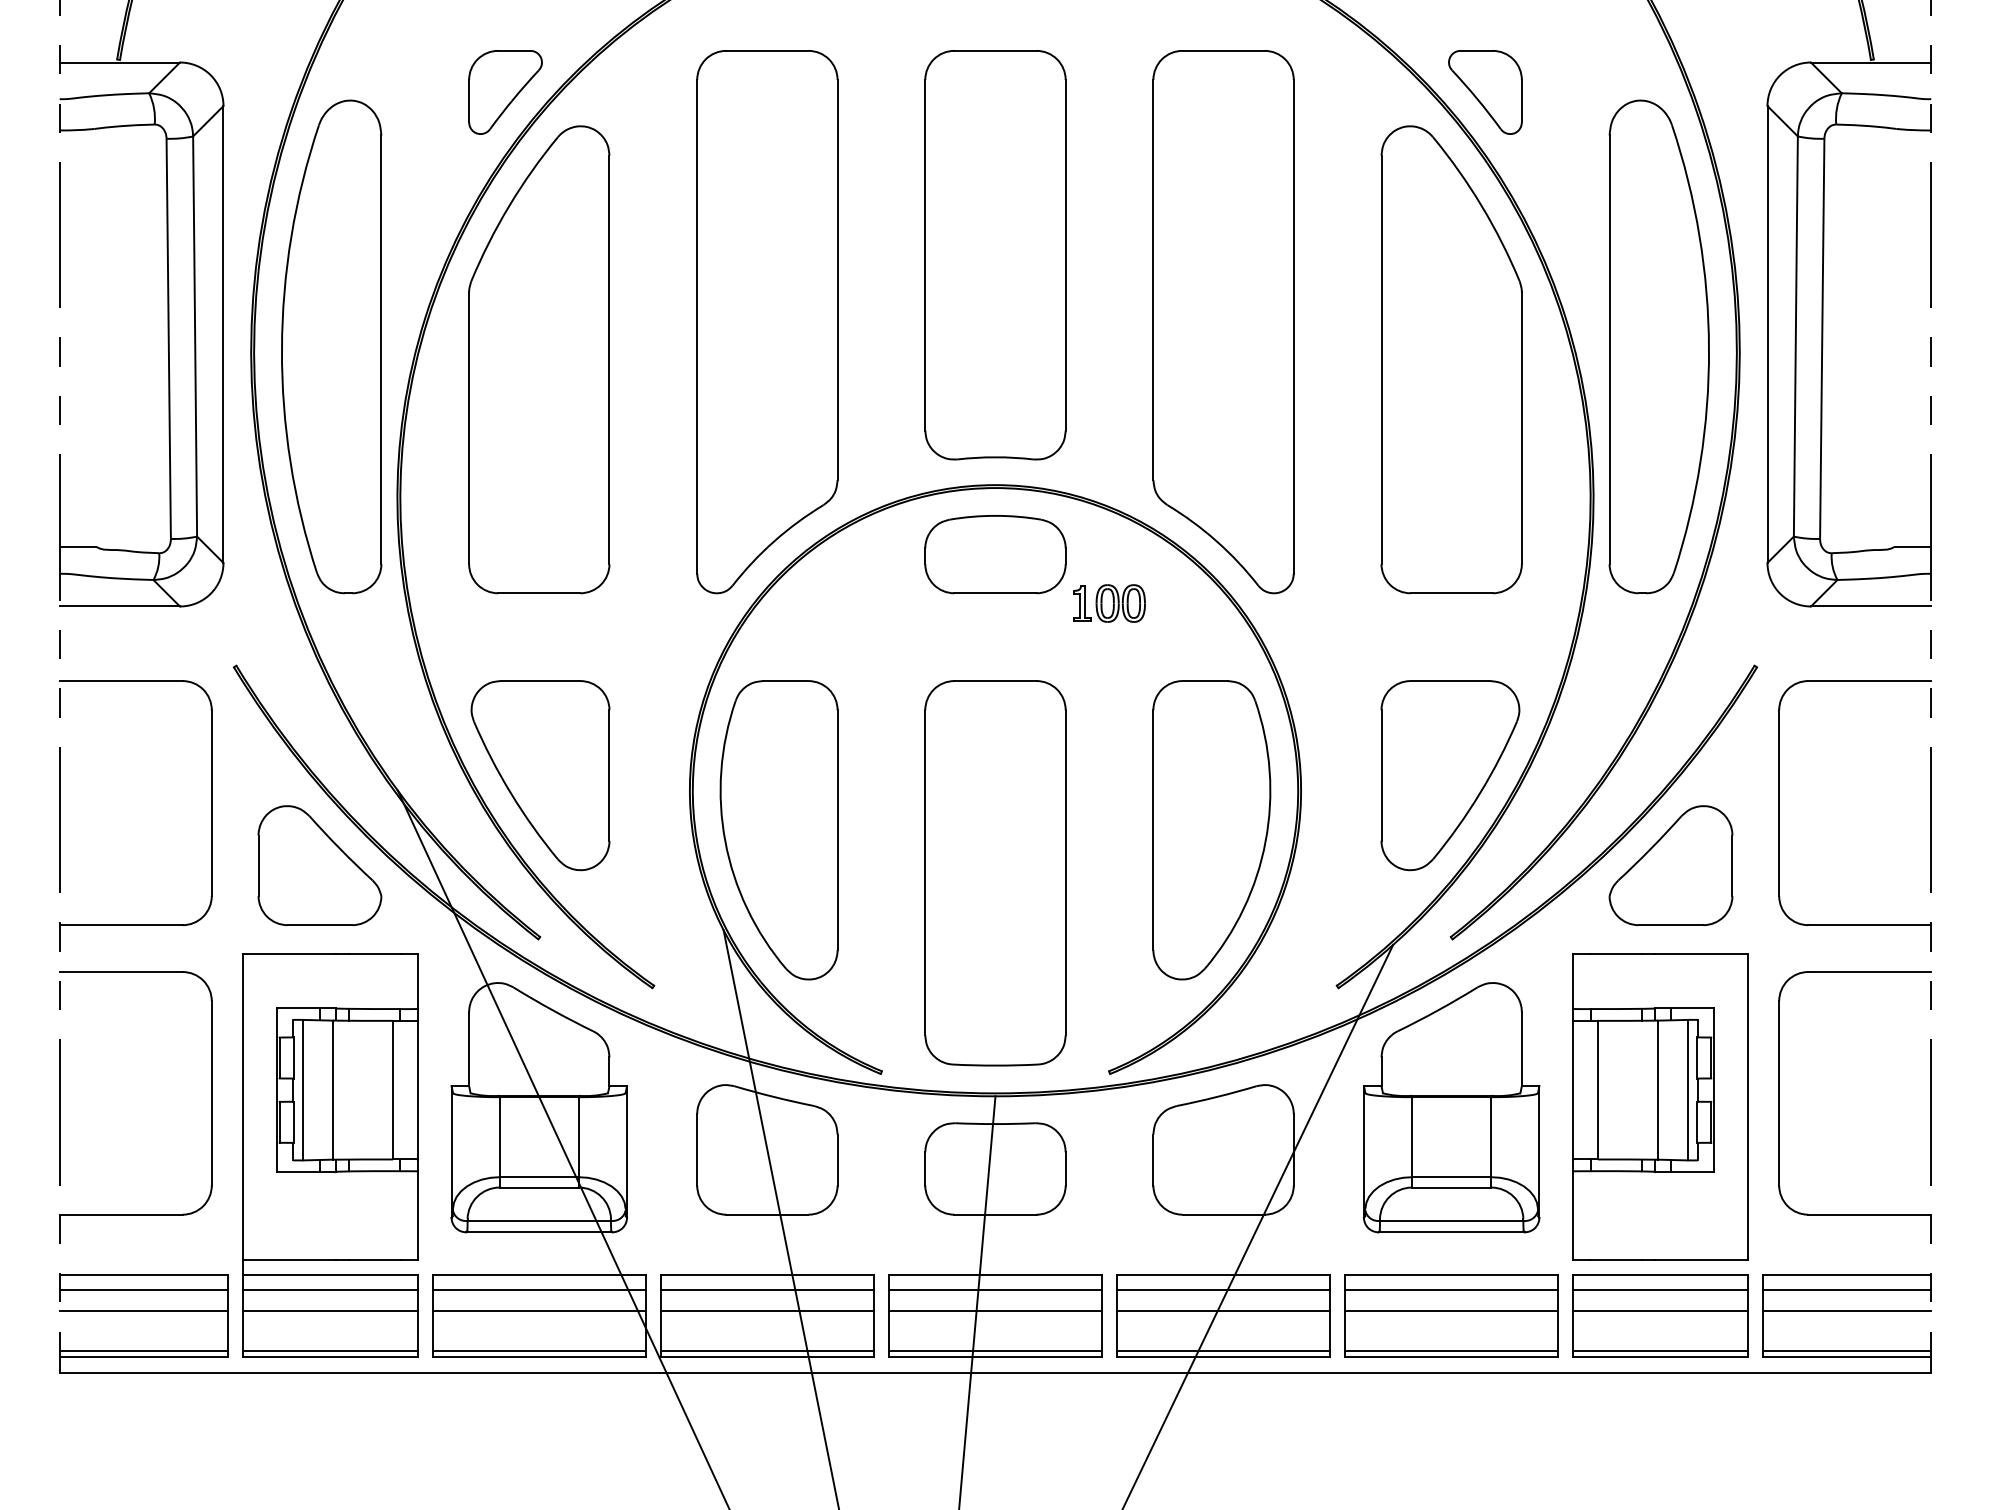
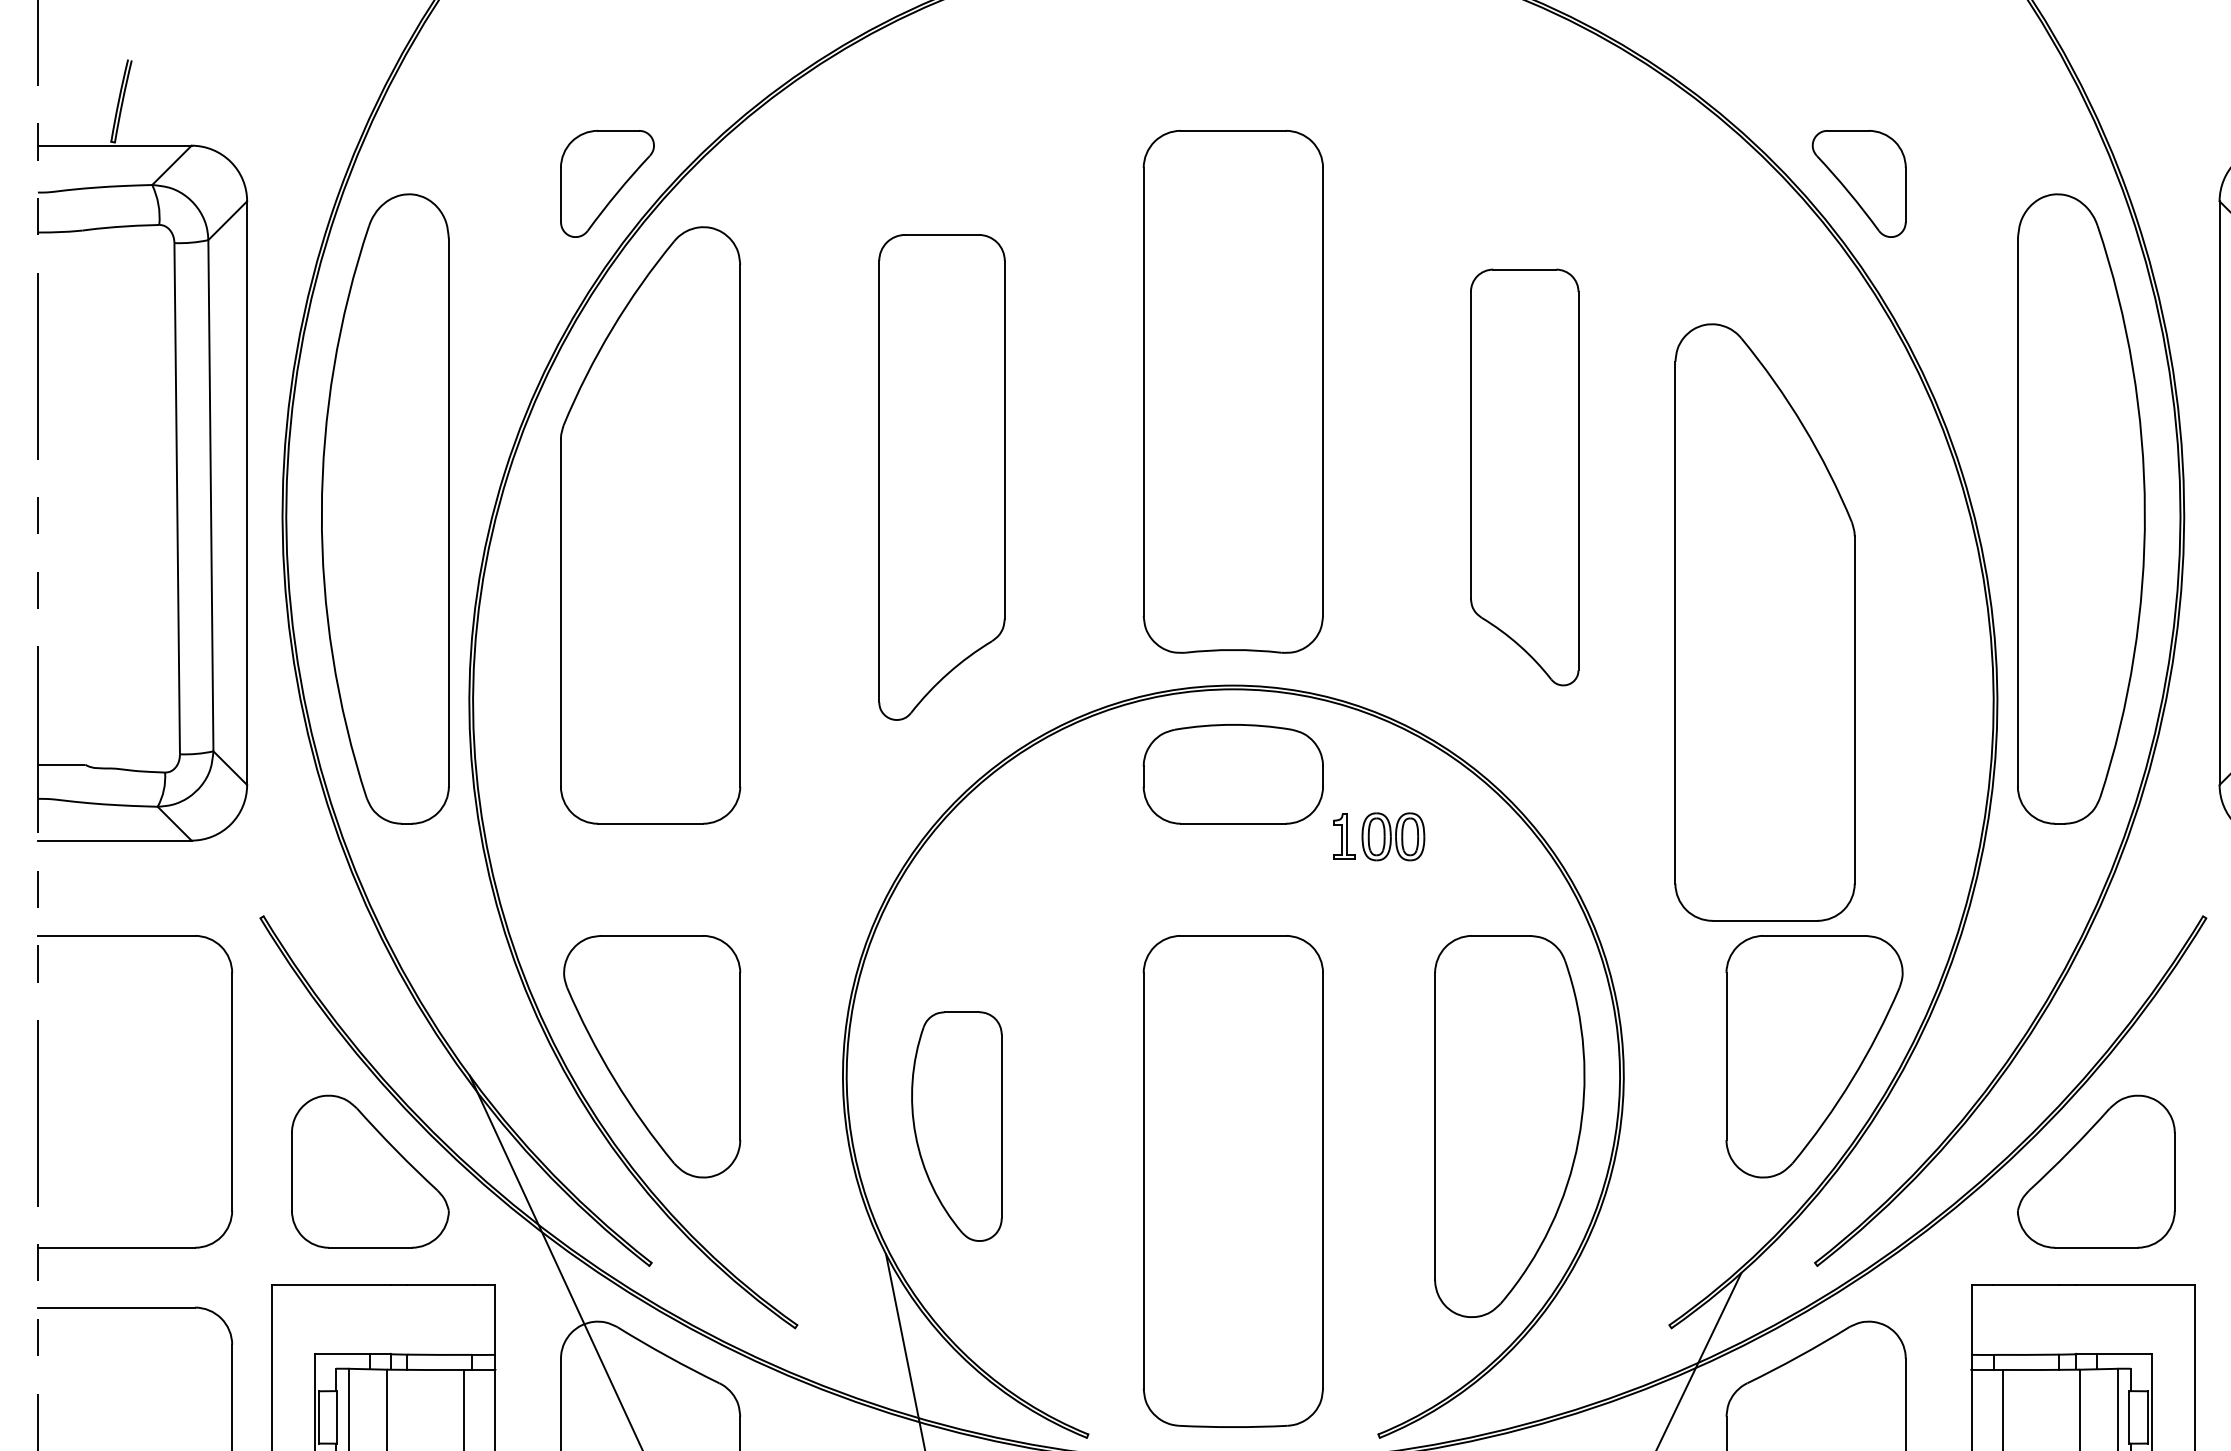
part: (767, 322) -> (942, 477), size x0.7
part: (1223, 322) -> (1524, 477), size x0.6
part: (1451, 359) -> (1764, 622), moved
part: (778, 830) -> (956, 1126), size x0.6

